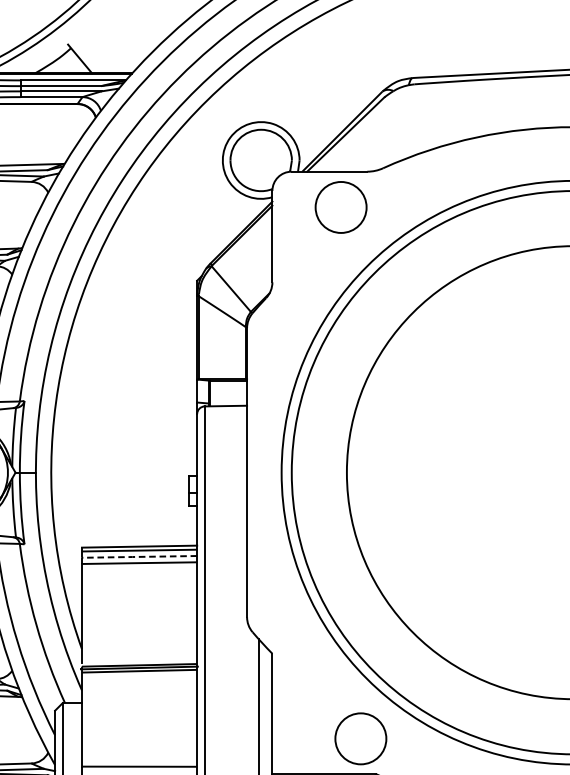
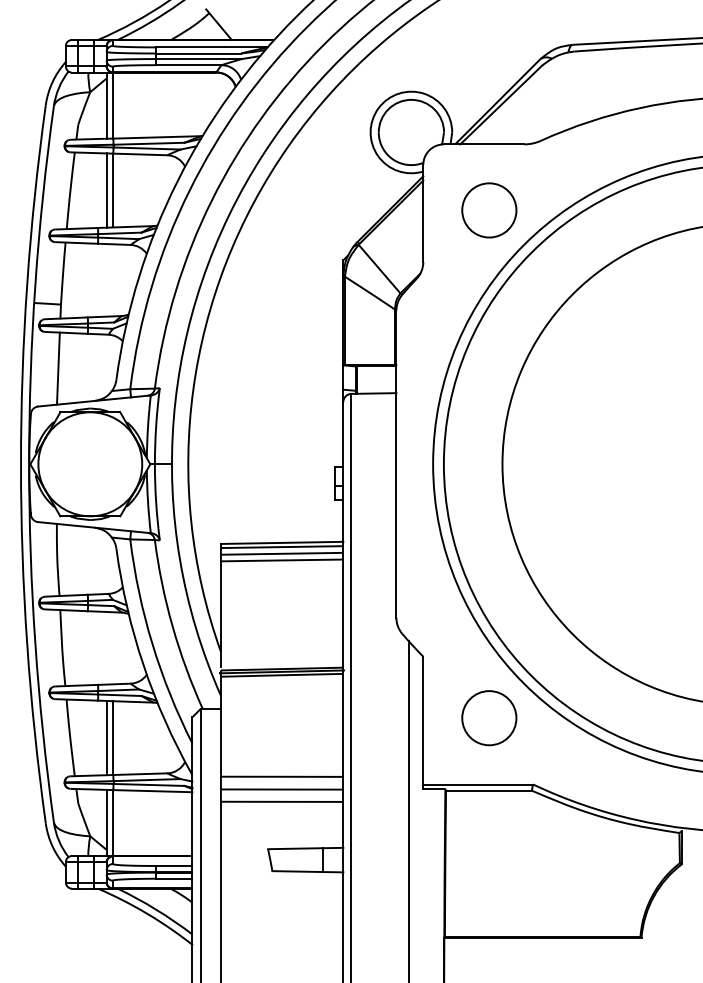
circle: (341, 207) -> (489, 210), moved
line: (138, 556) -> (281, 553), dashed -> solid
circle: (361, 739) -> (489, 718), moved

